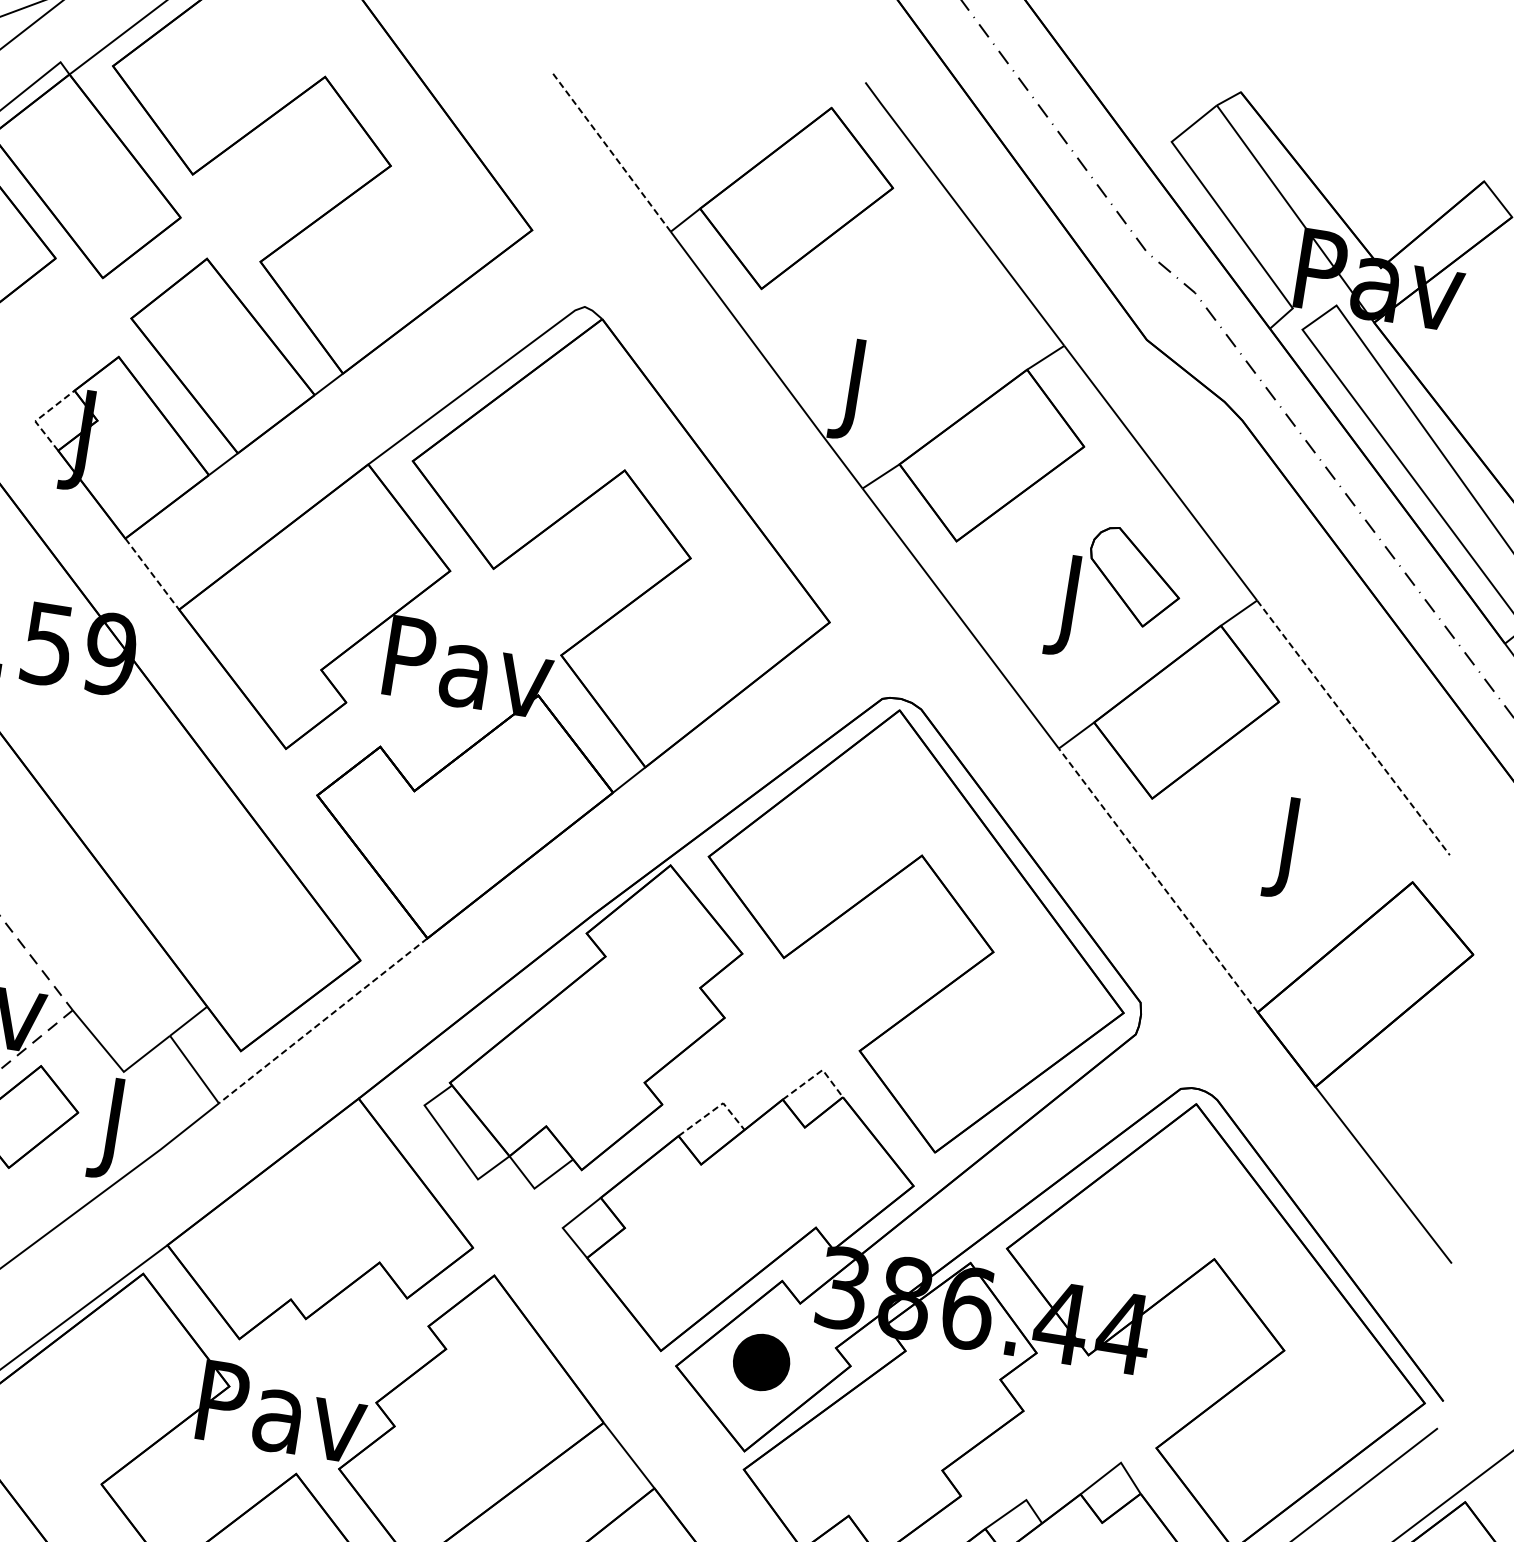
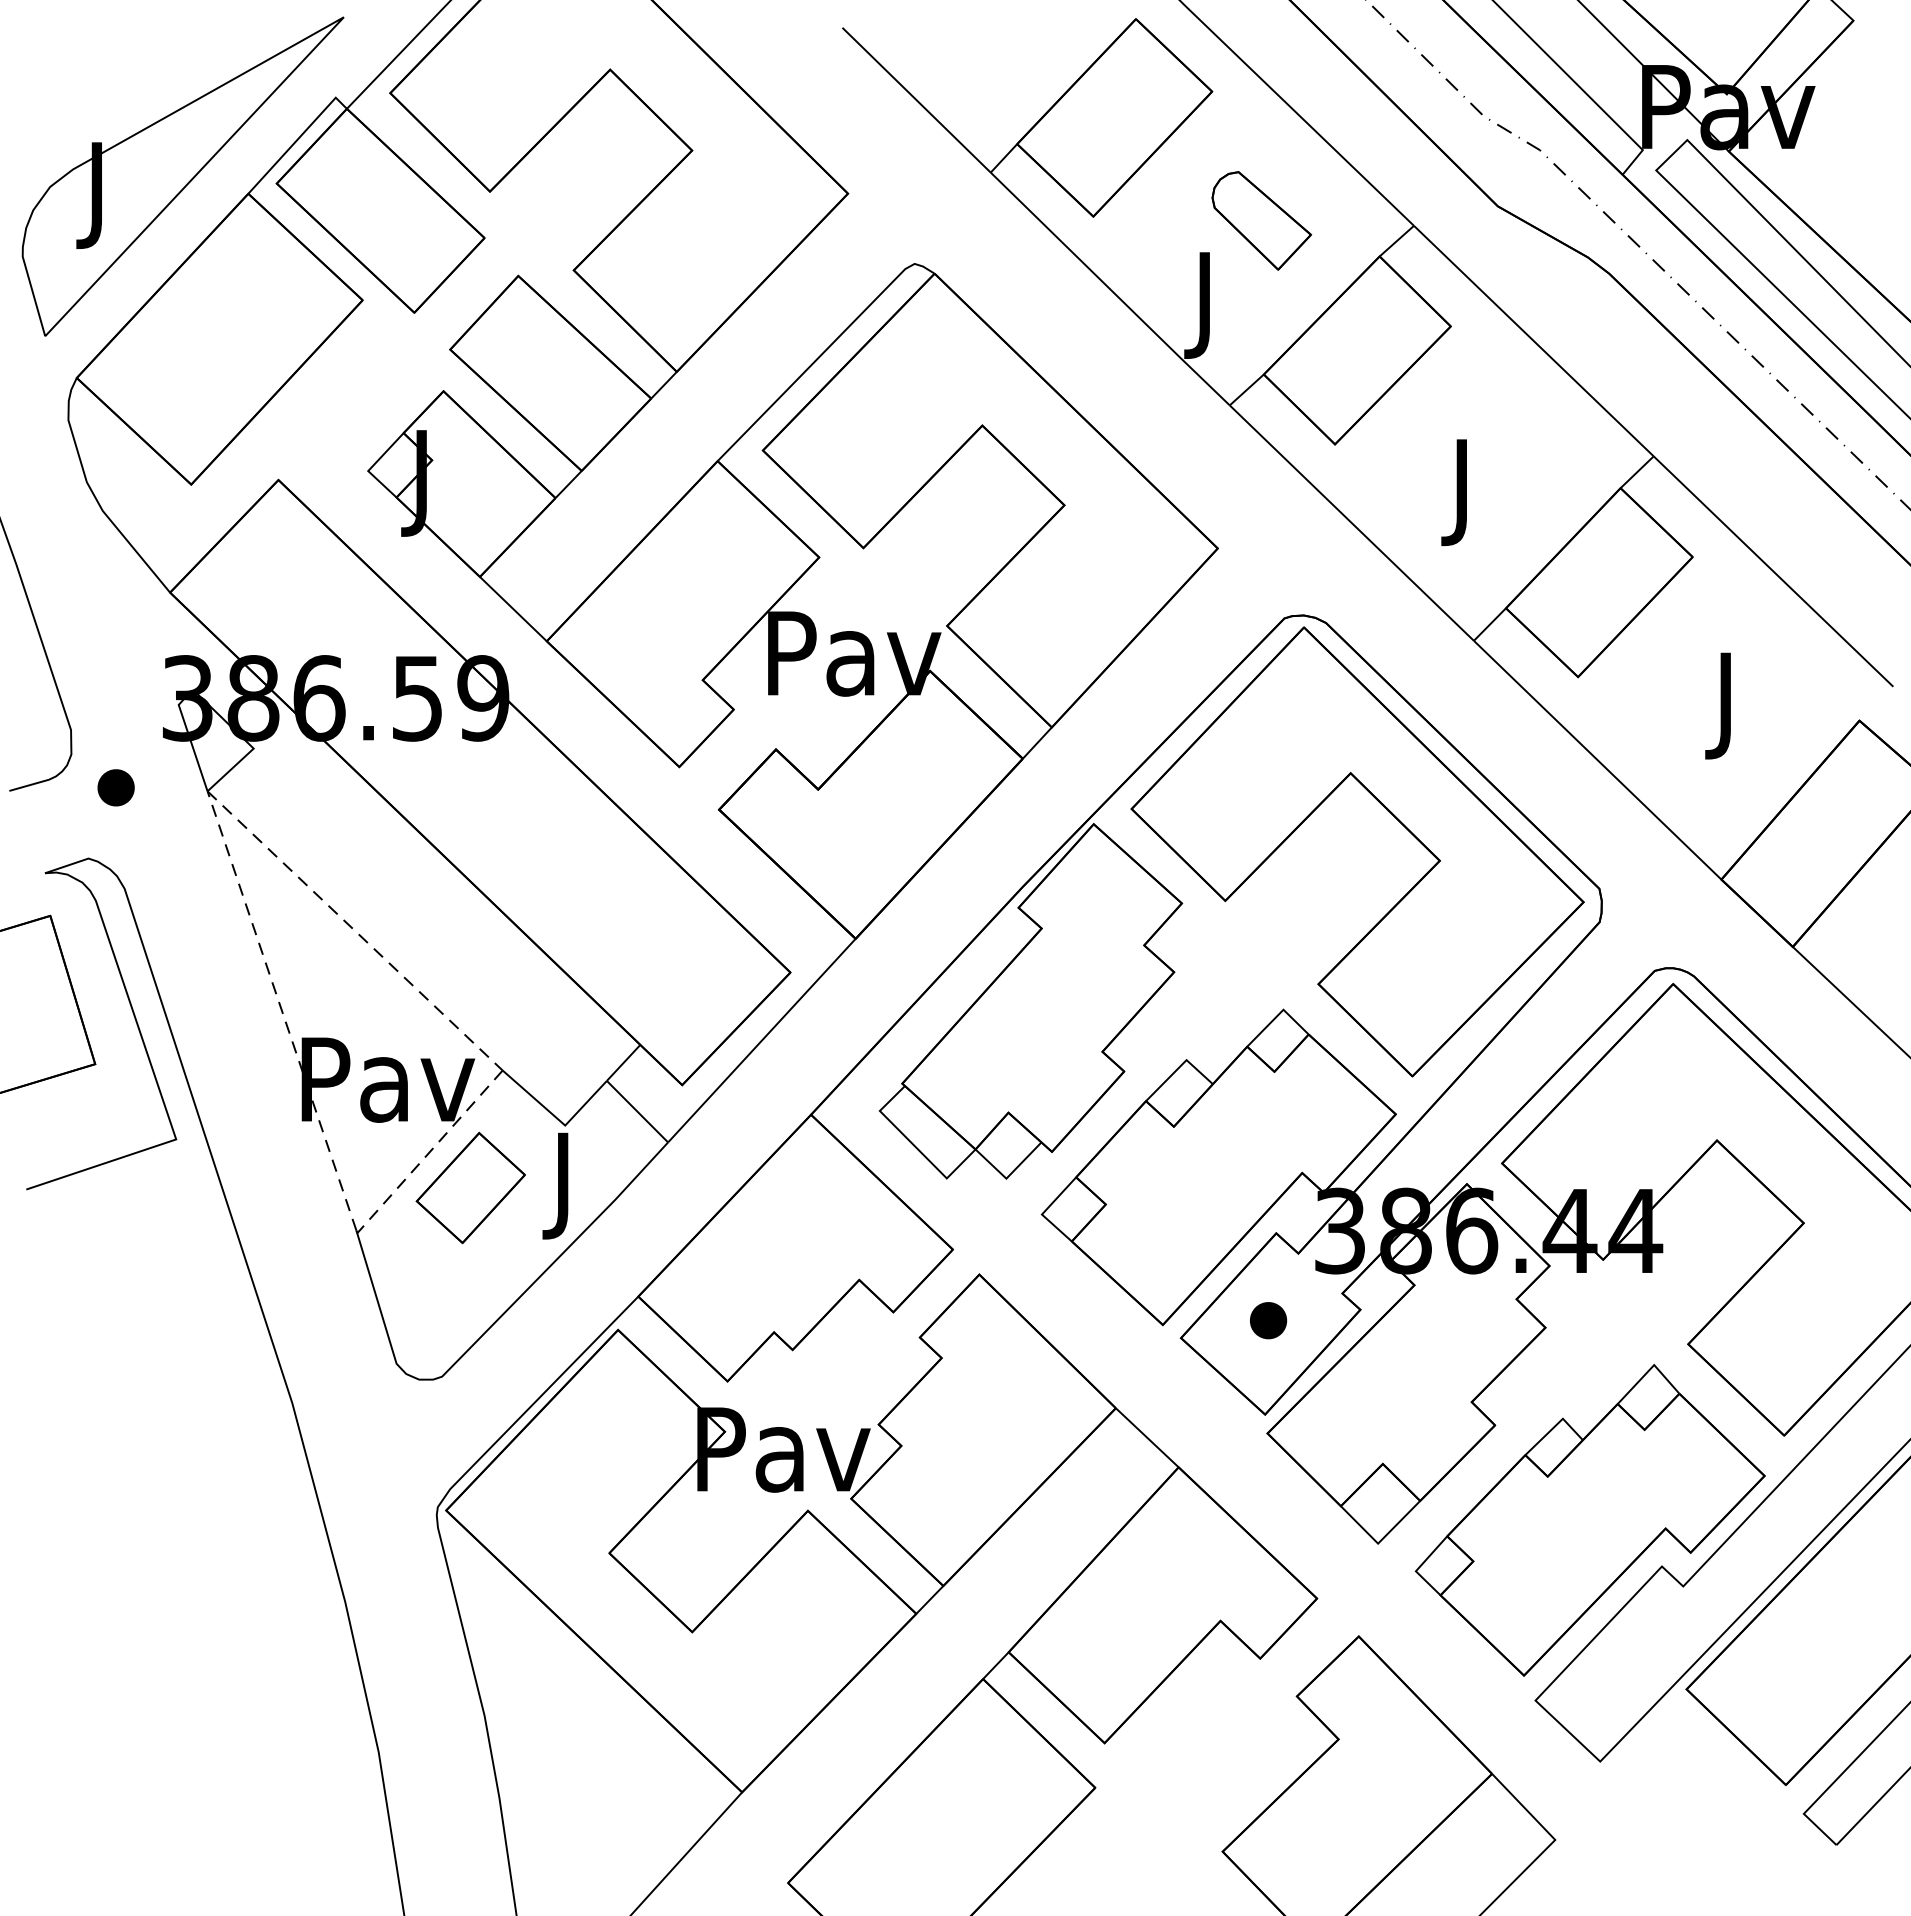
line: (611, 152) -> (916, 100), dashed -> solid
line: (40, 417) -> (372, 466), dashed -> solid
line: (152, 574) -> (513, 609), dashed -> solid
part: (1134, 577) -> (1261, 220), moved
line: (1353, 727) -> (1773, 571), dashed -> solid
line: (1158, 880) -> (1597, 760), dashed -> solid
line: (322, 1020) -> (761, 1040), dashed -> solid
line: (817, 1073) -> (1278, 1014), dashed -> solid
line: (715, 1109) -> (1179, 1067), dashed -> solid
part: (761, 1362) -> (1268, 1320), size x0.62

